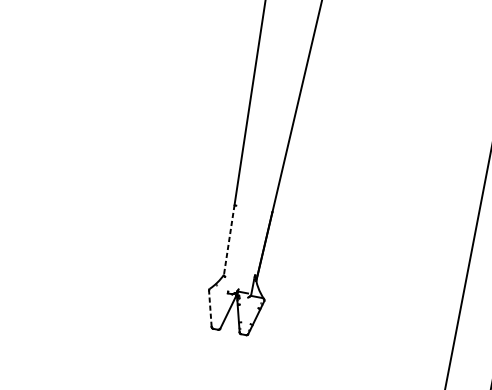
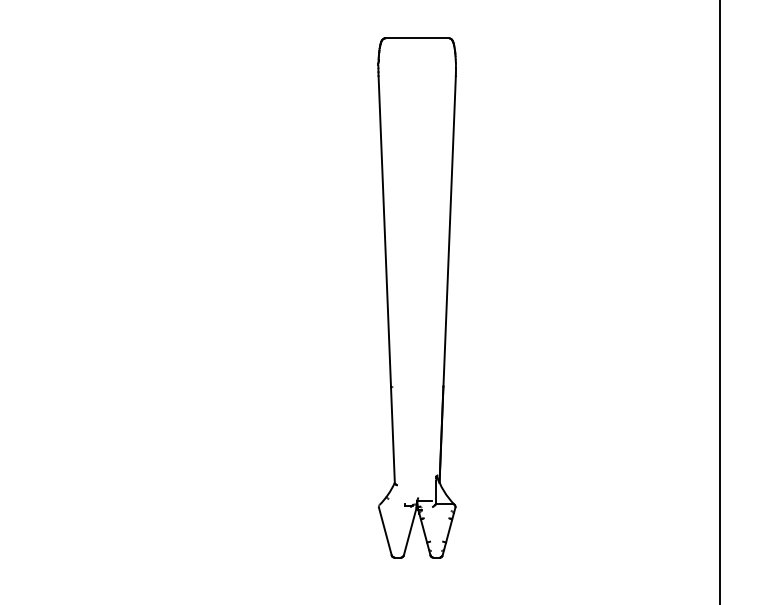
line: (228, 240) -> (392, 435), dashed -> solid
line: (210, 308) -> (385, 531), dashed -> solid

